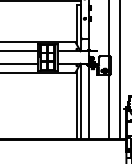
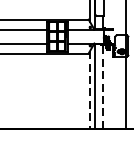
line: (88, 102) -> (103, 87), solid -> dashed
line: (76, 105) -> (89, 90), solid -> dashed

